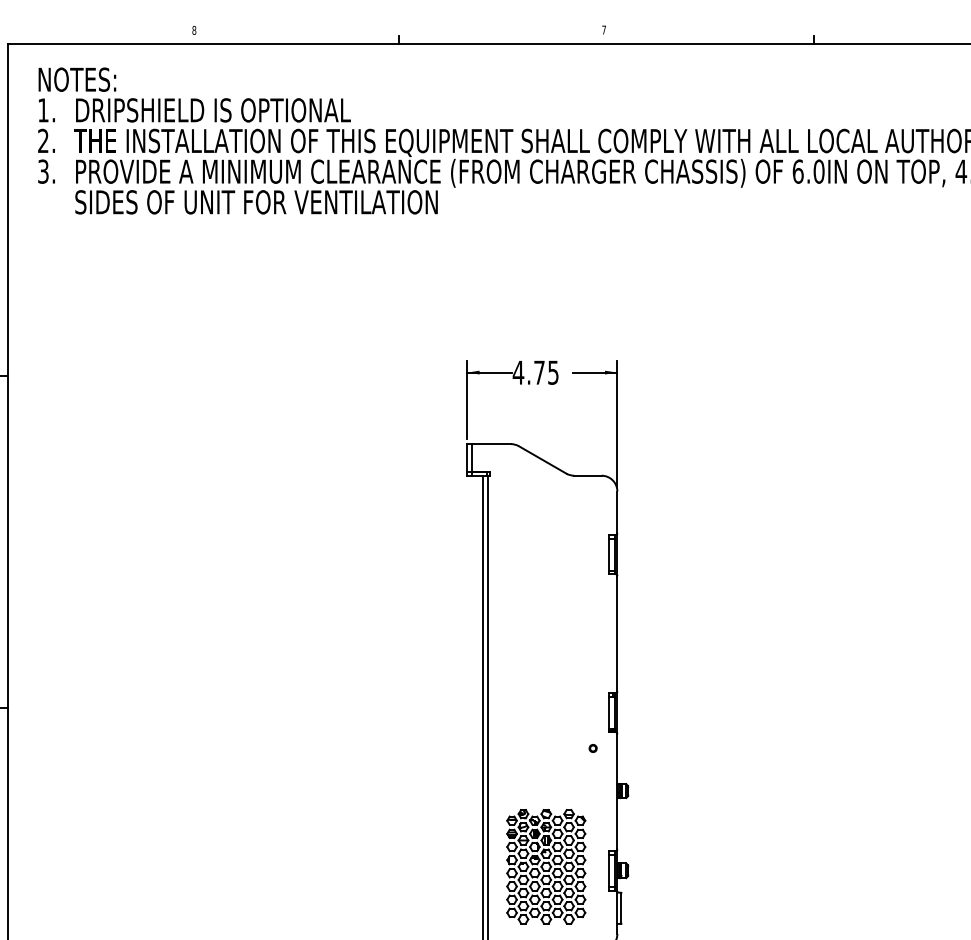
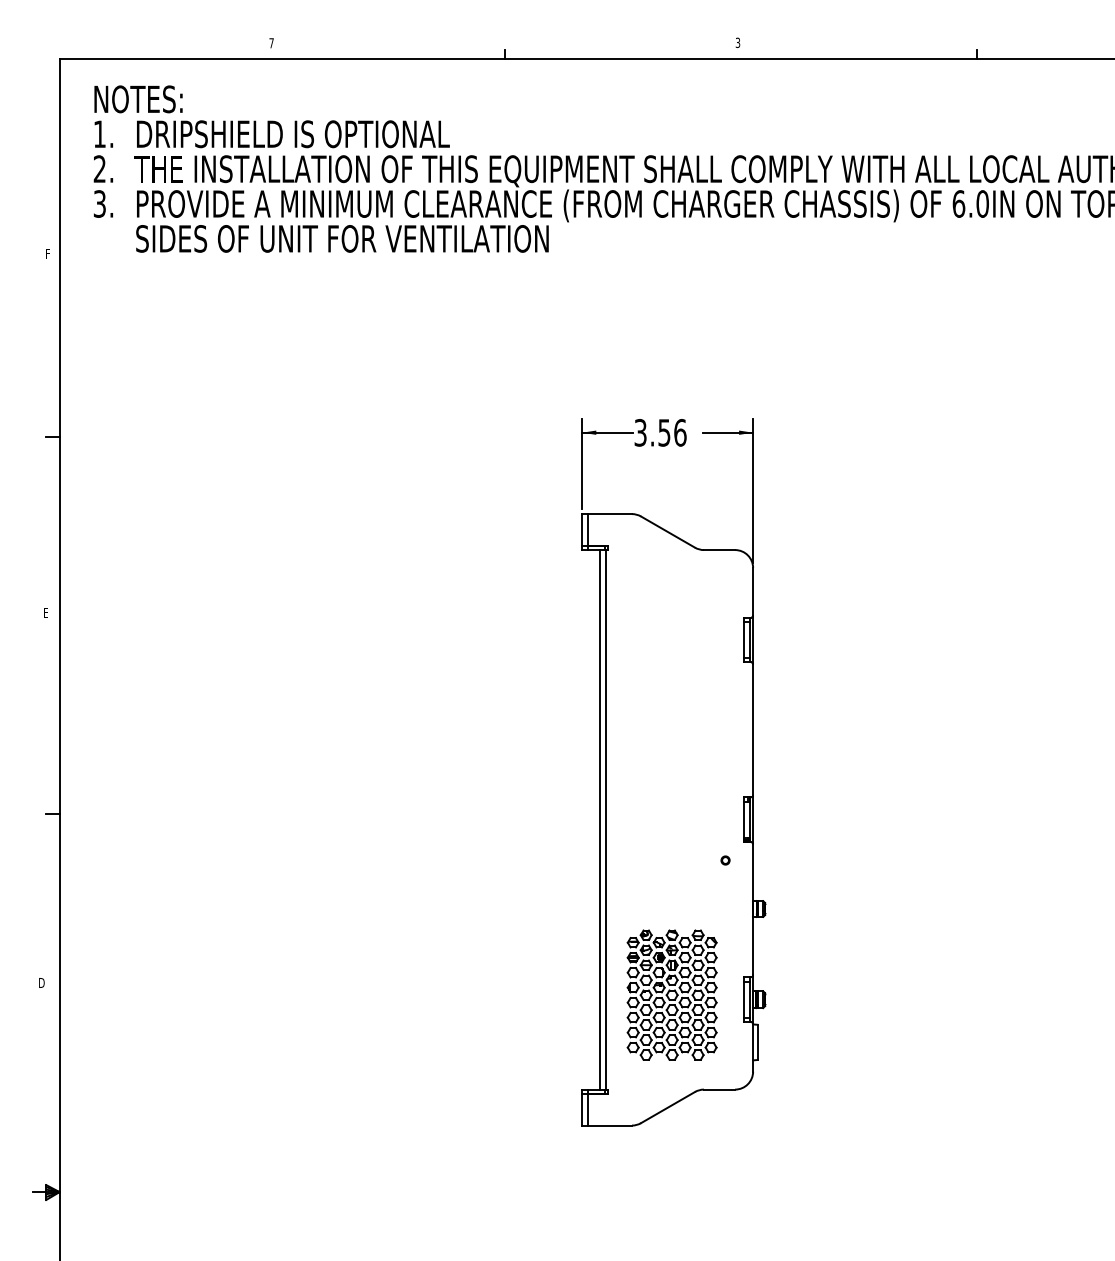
text: (603, 29) -> (737, 42), 7 -> 3
text: (194, 30) -> (271, 43), 8 -> 7
text: (536, 372) -> (660, 432), 4.75 -> 3.56

